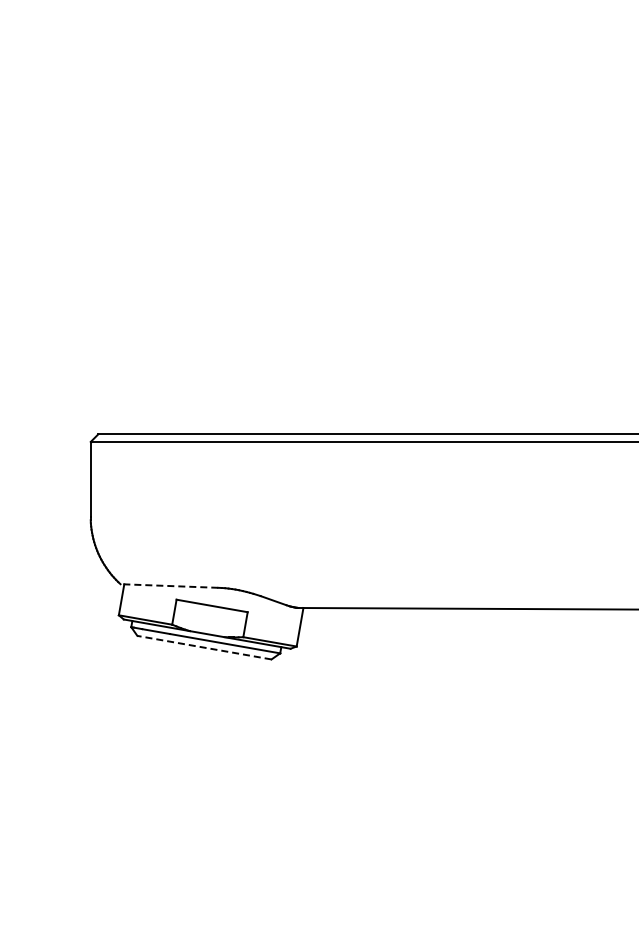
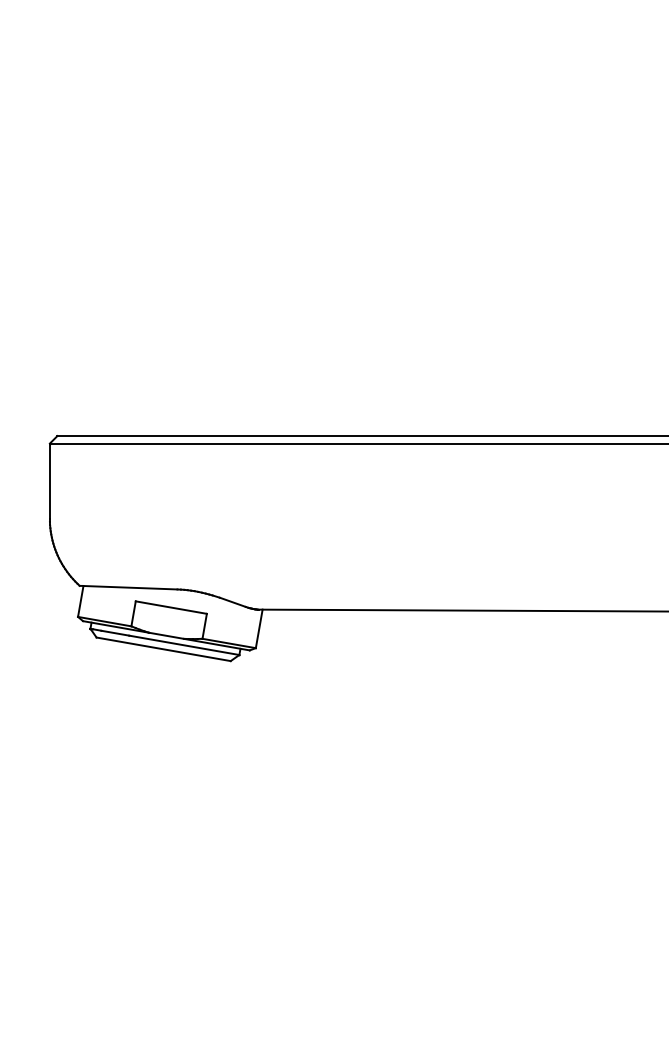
line: (169, 585) -> (128, 587), dashed -> solid
line: (204, 647) -> (163, 649), dashed -> solid

